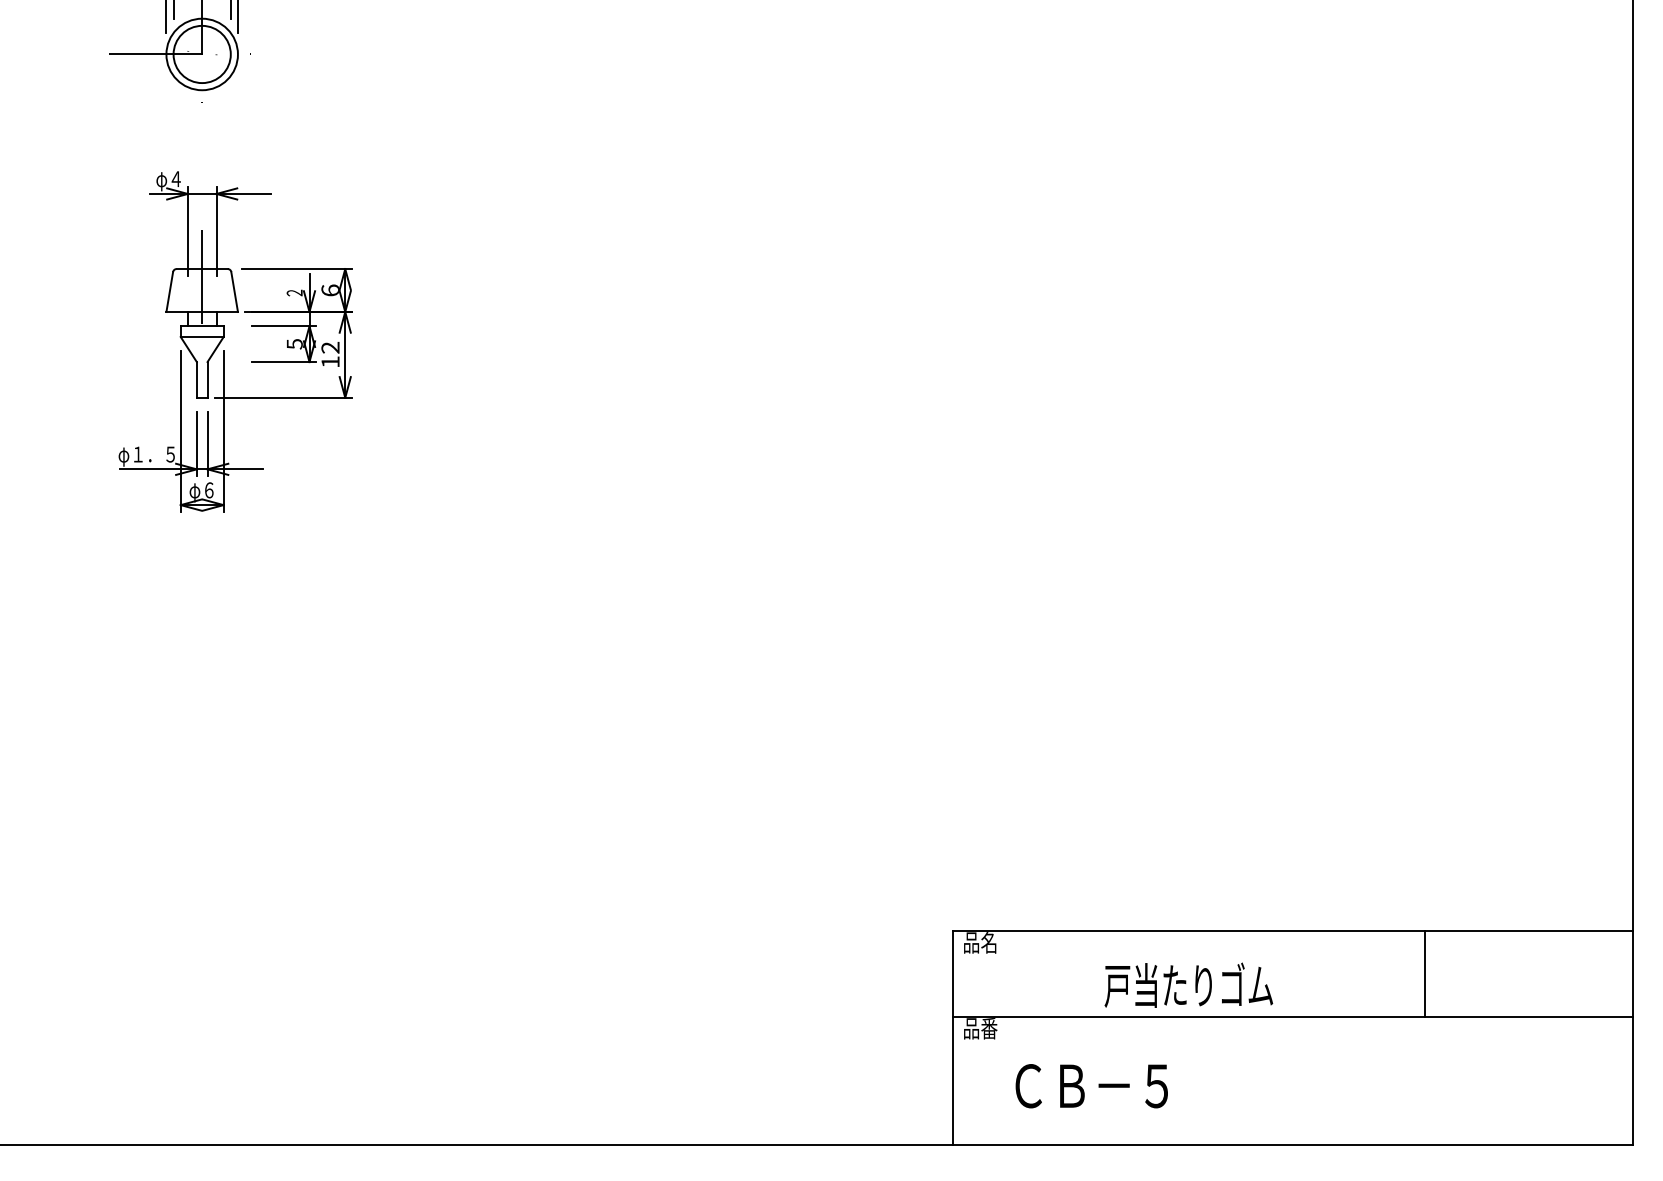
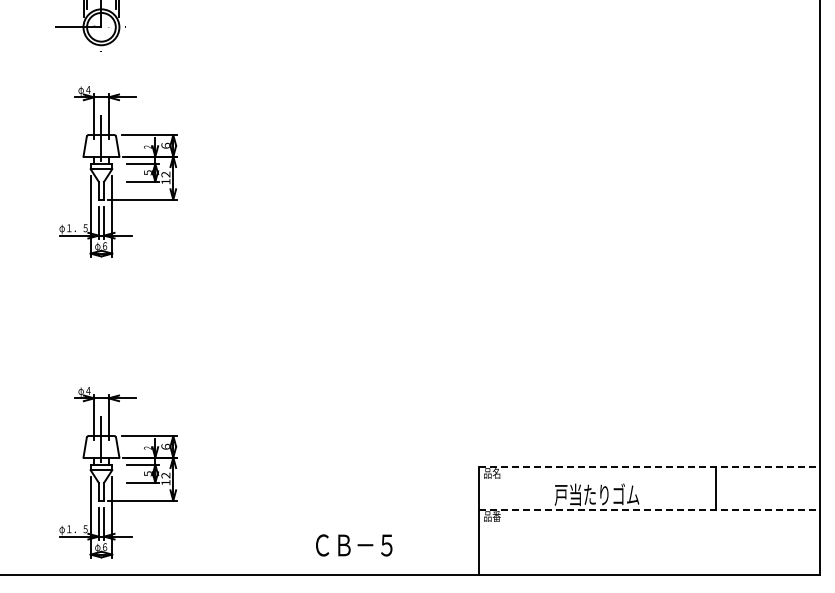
line: (1293, 930) -> (649, 467), solid -> dashed
part: (236, 940) -> (118, 472), added
line: (1293, 1016) -> (649, 510), solid -> dashed
text: (1092, 1086) -> (354, 545), moved

